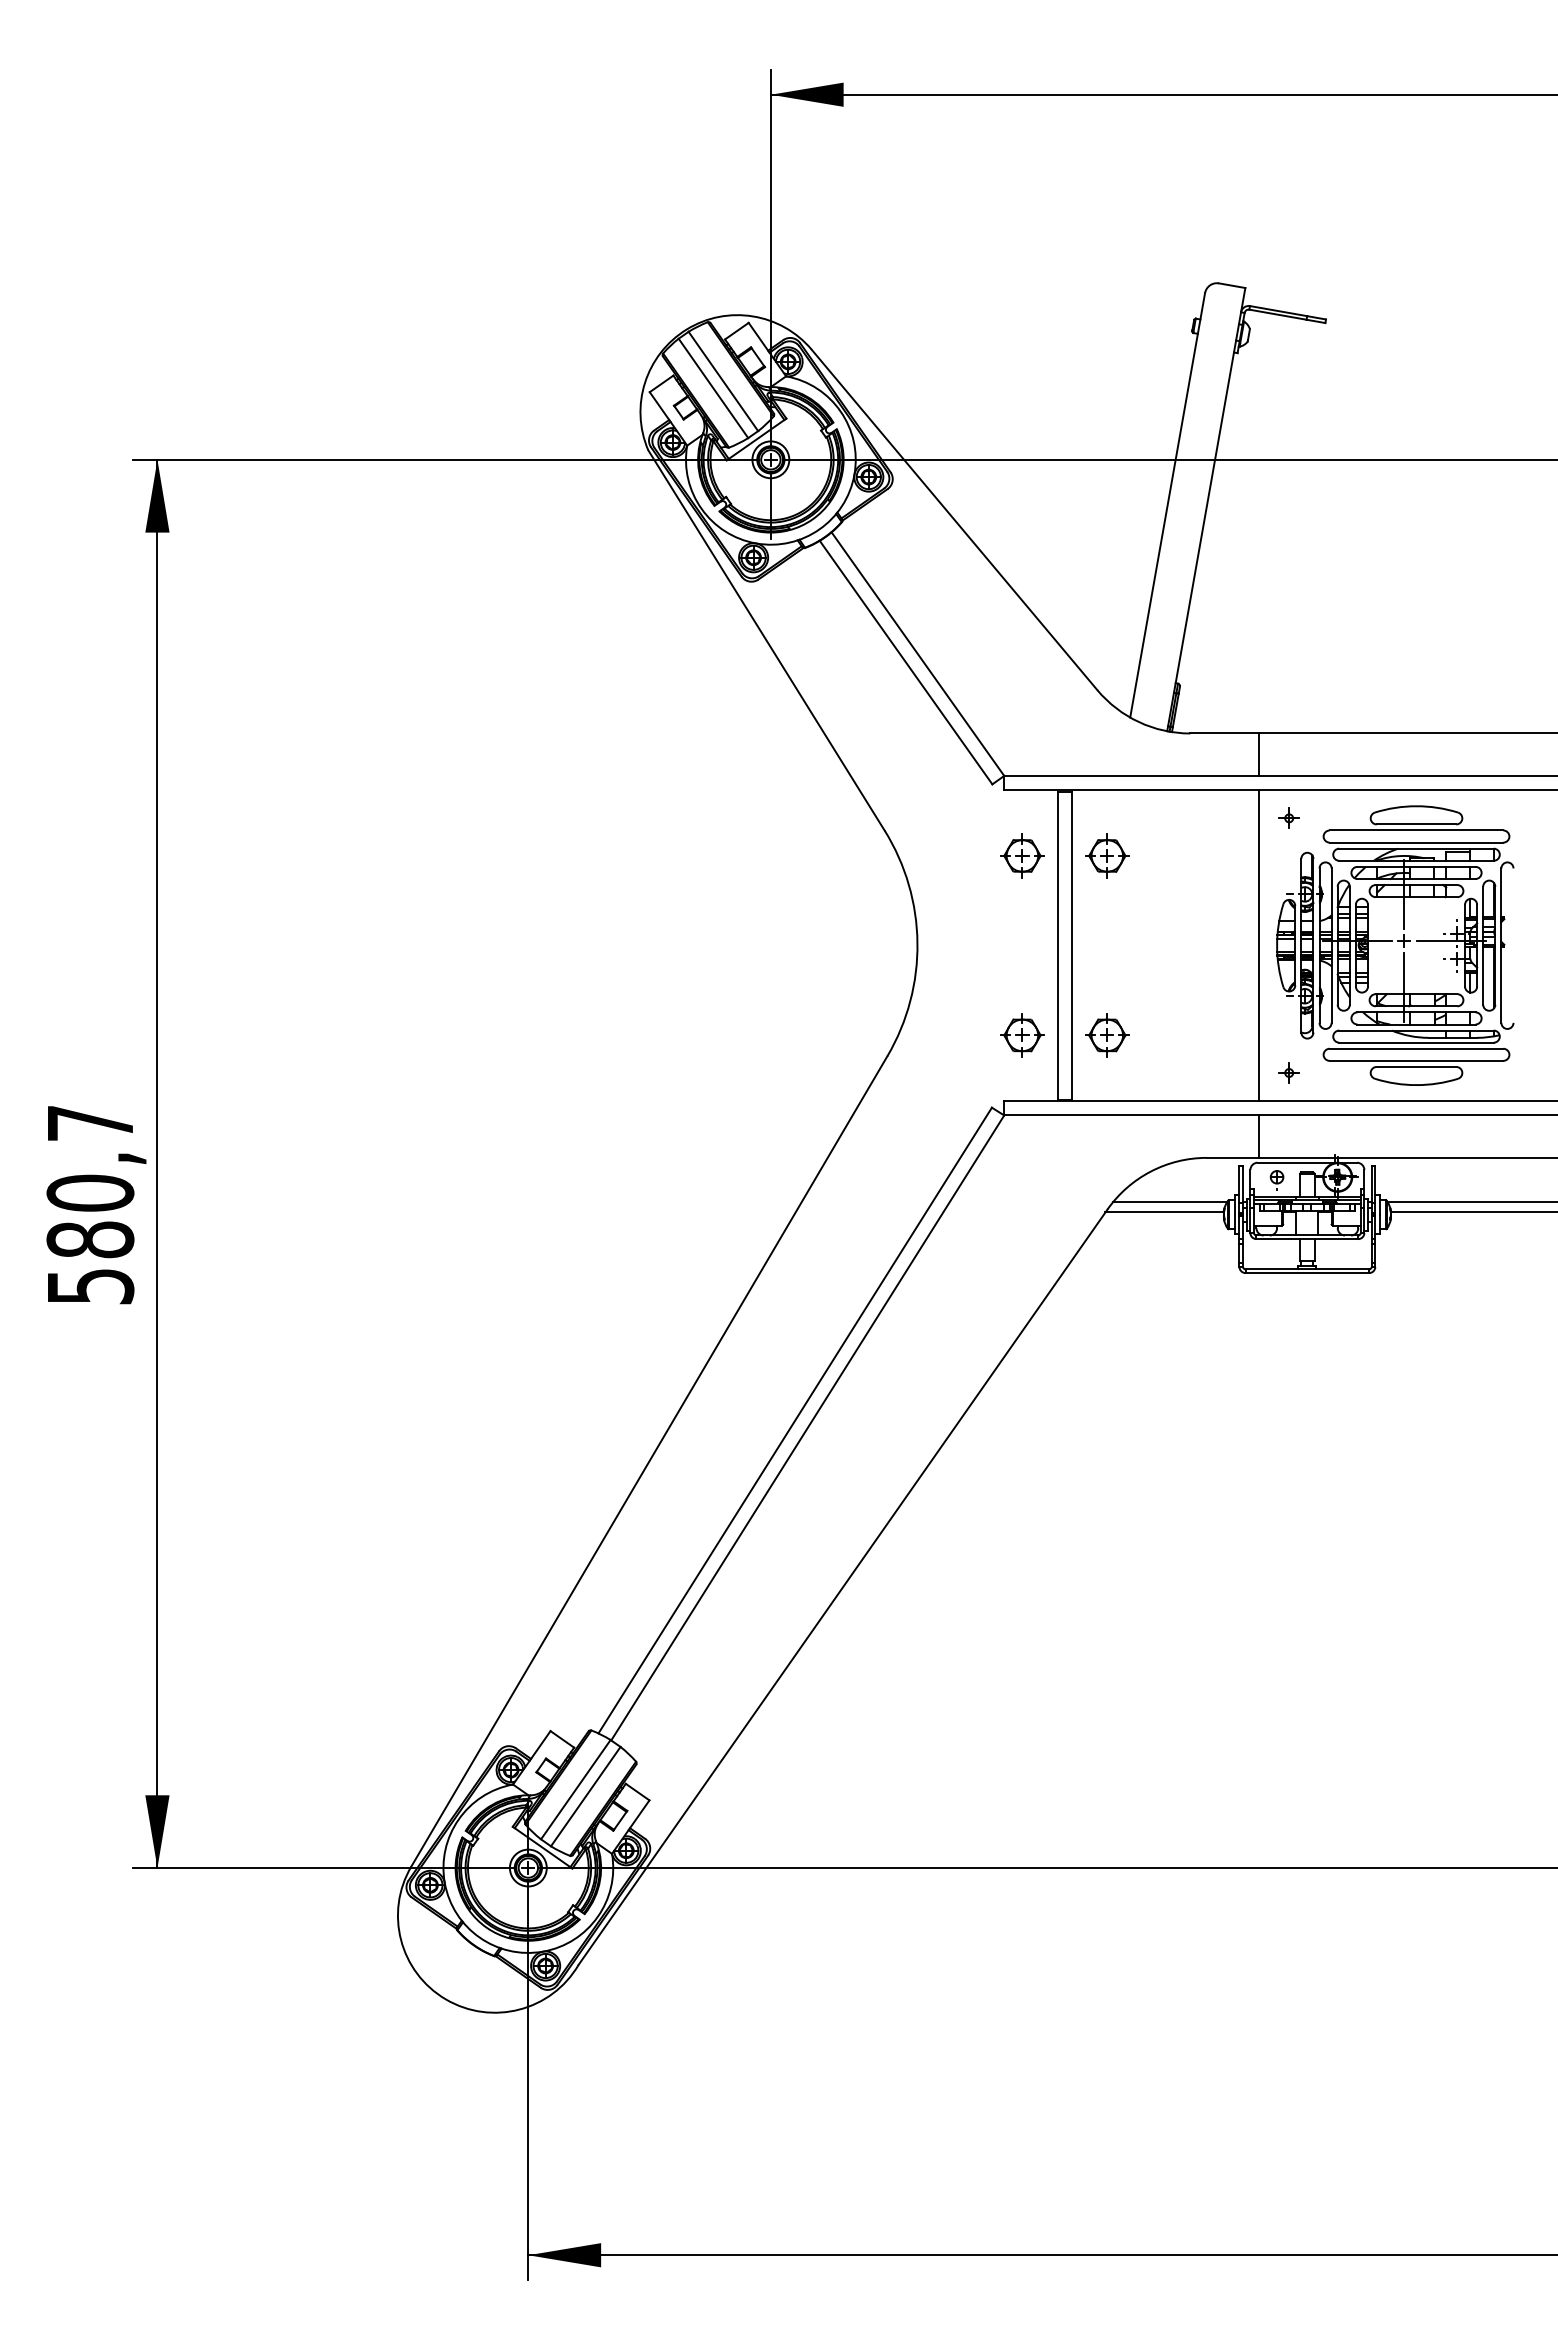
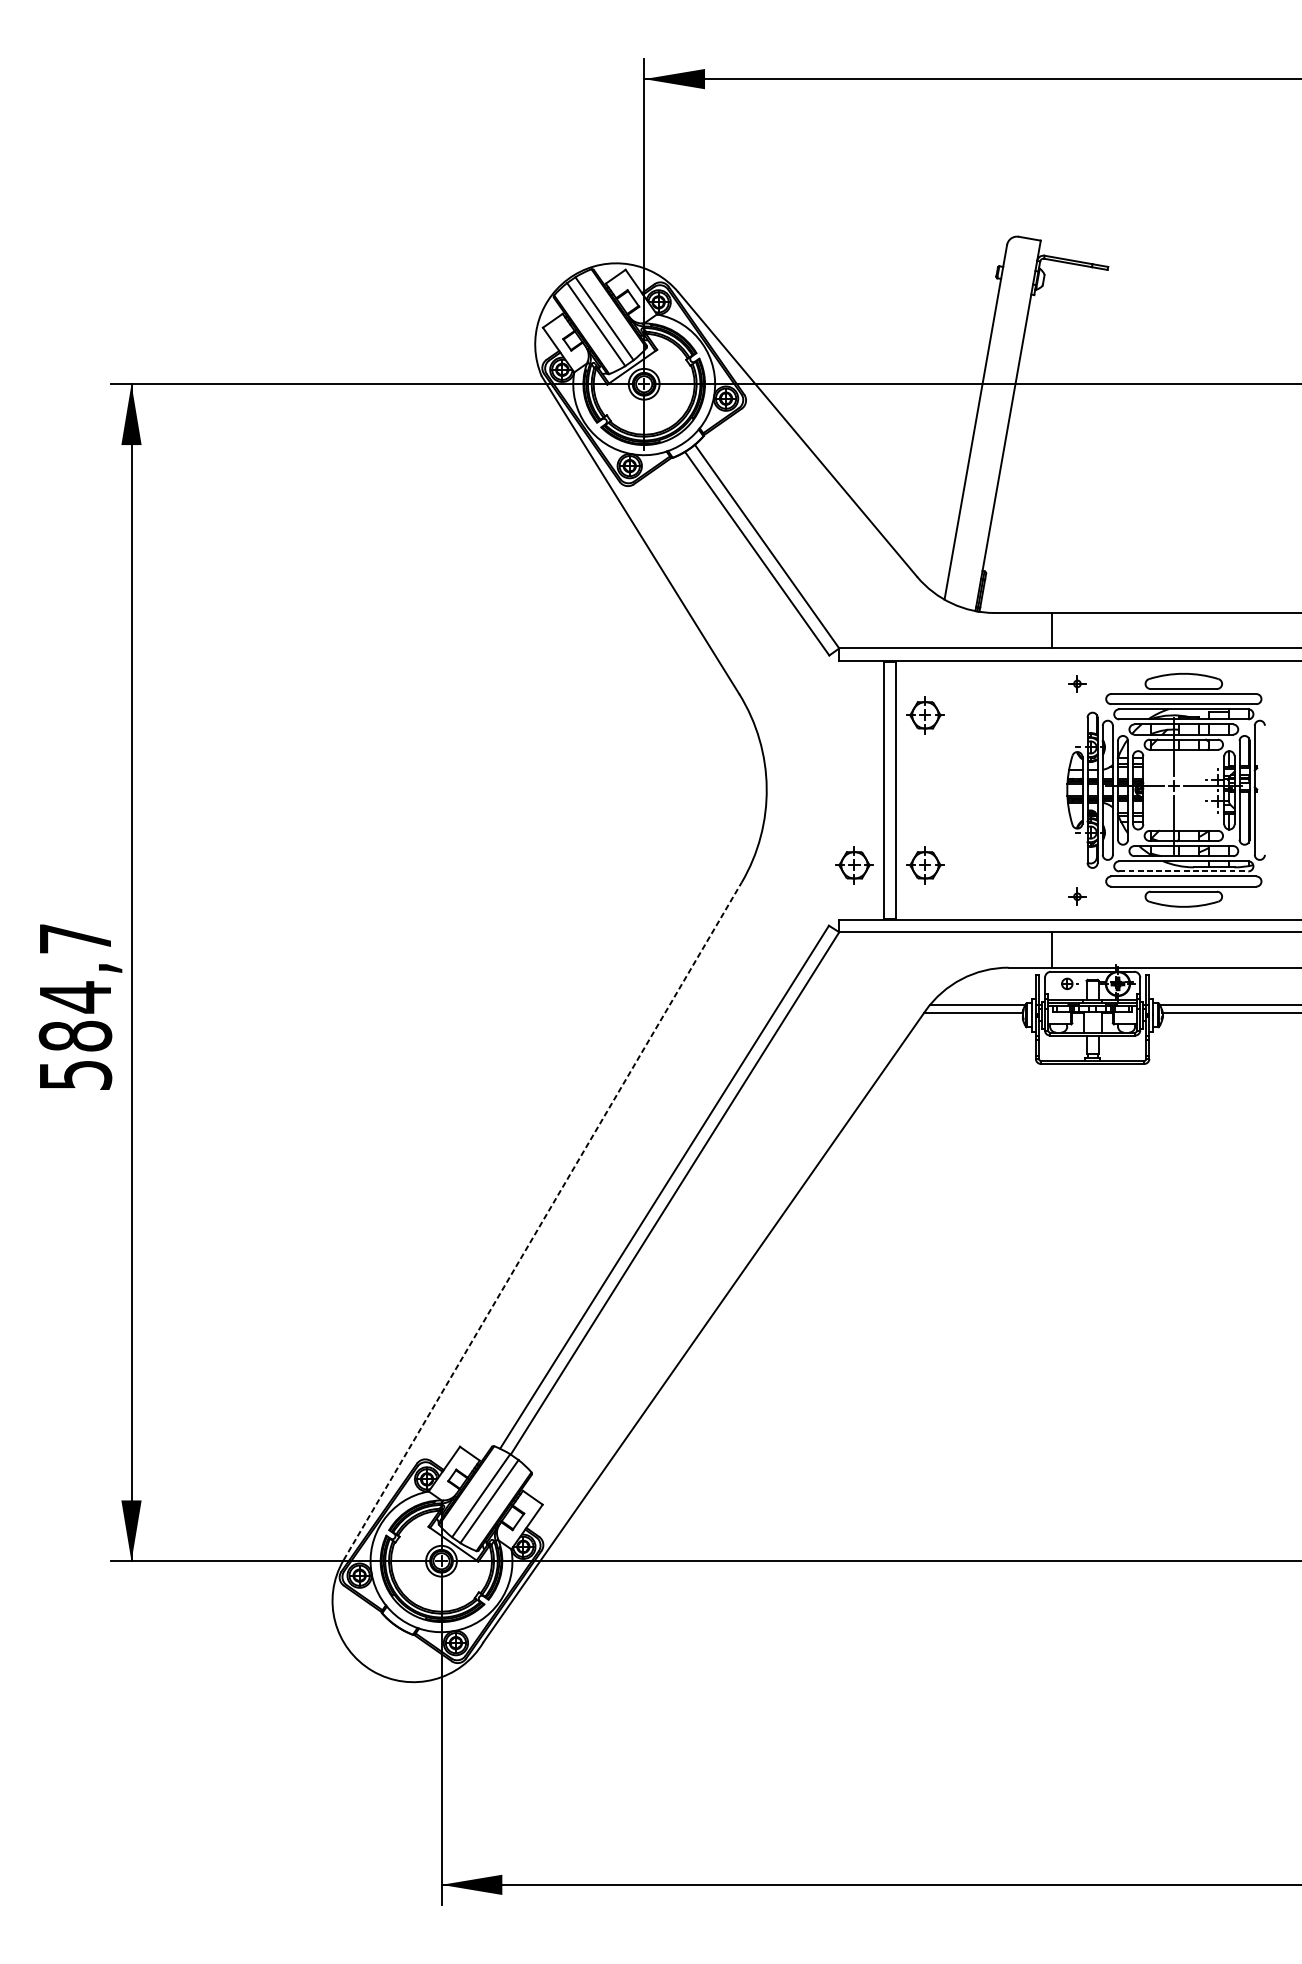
part: (1022, 855) -> (854, 714), removed
line: (1258, 945) -> (1051, 790), removed
line: (1417, 1042) -> (1184, 871), solid -> dashed
text: (90, 1193) -> (75, 997), 580,7 -> 584,7
line: (649, 1461) -> (542, 1221), solid -> dashed

